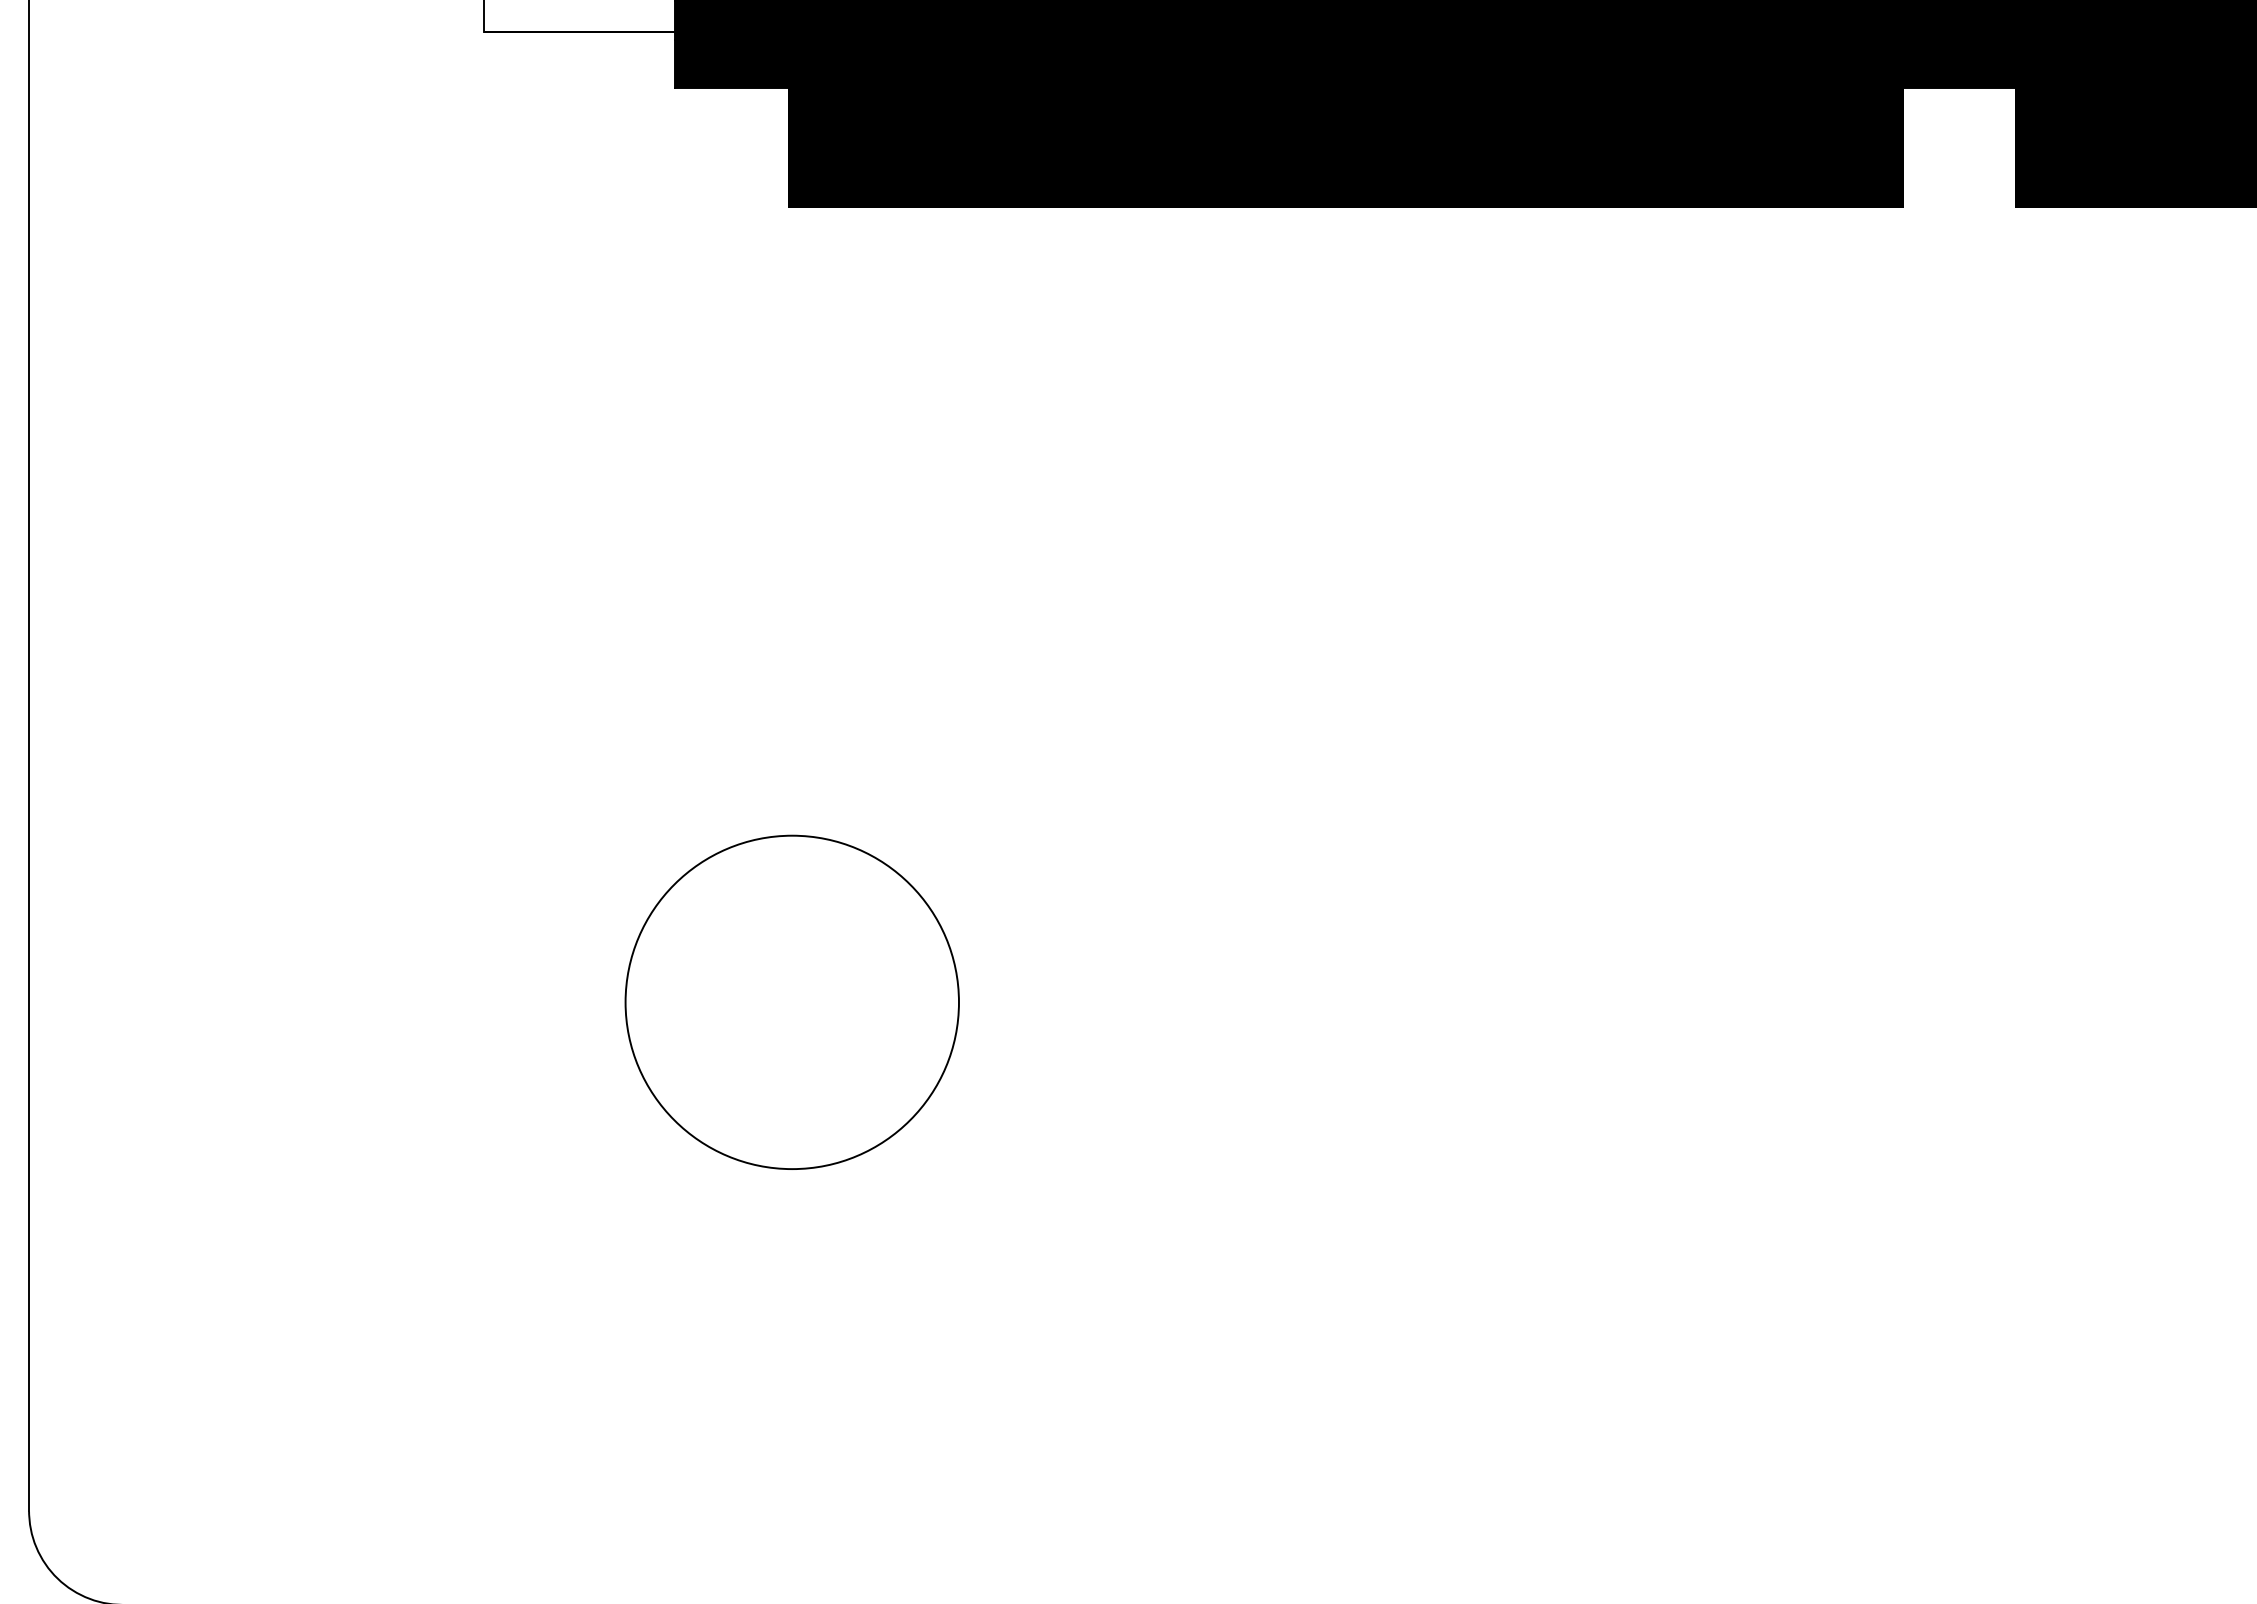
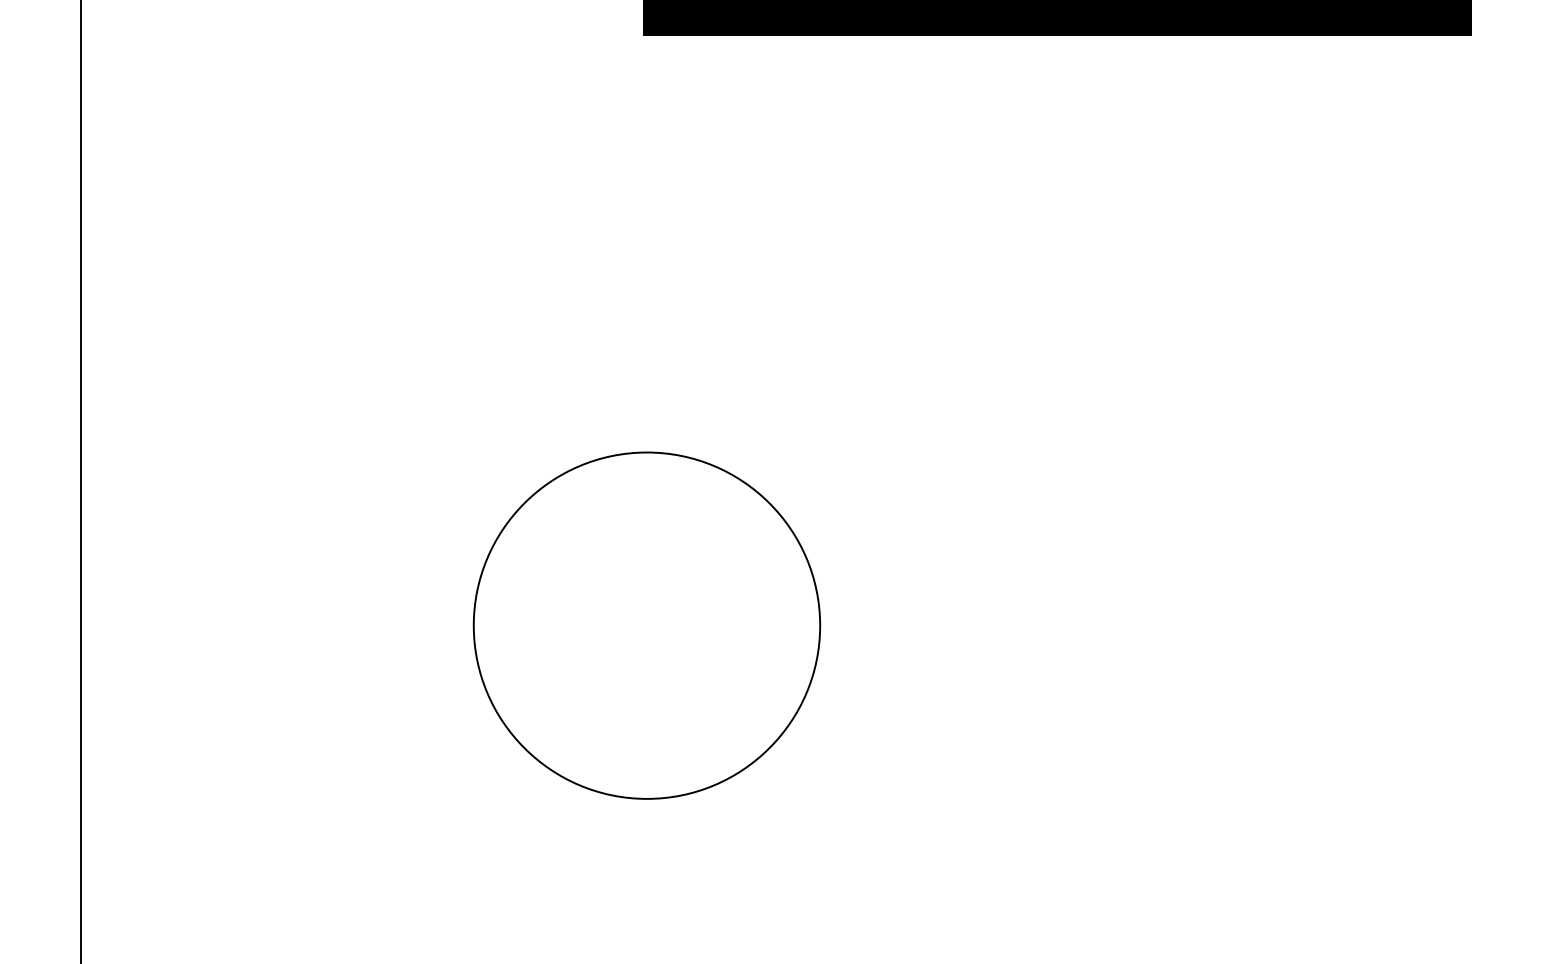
circle: (791, 1001) -> (646, 624), size x1.4

